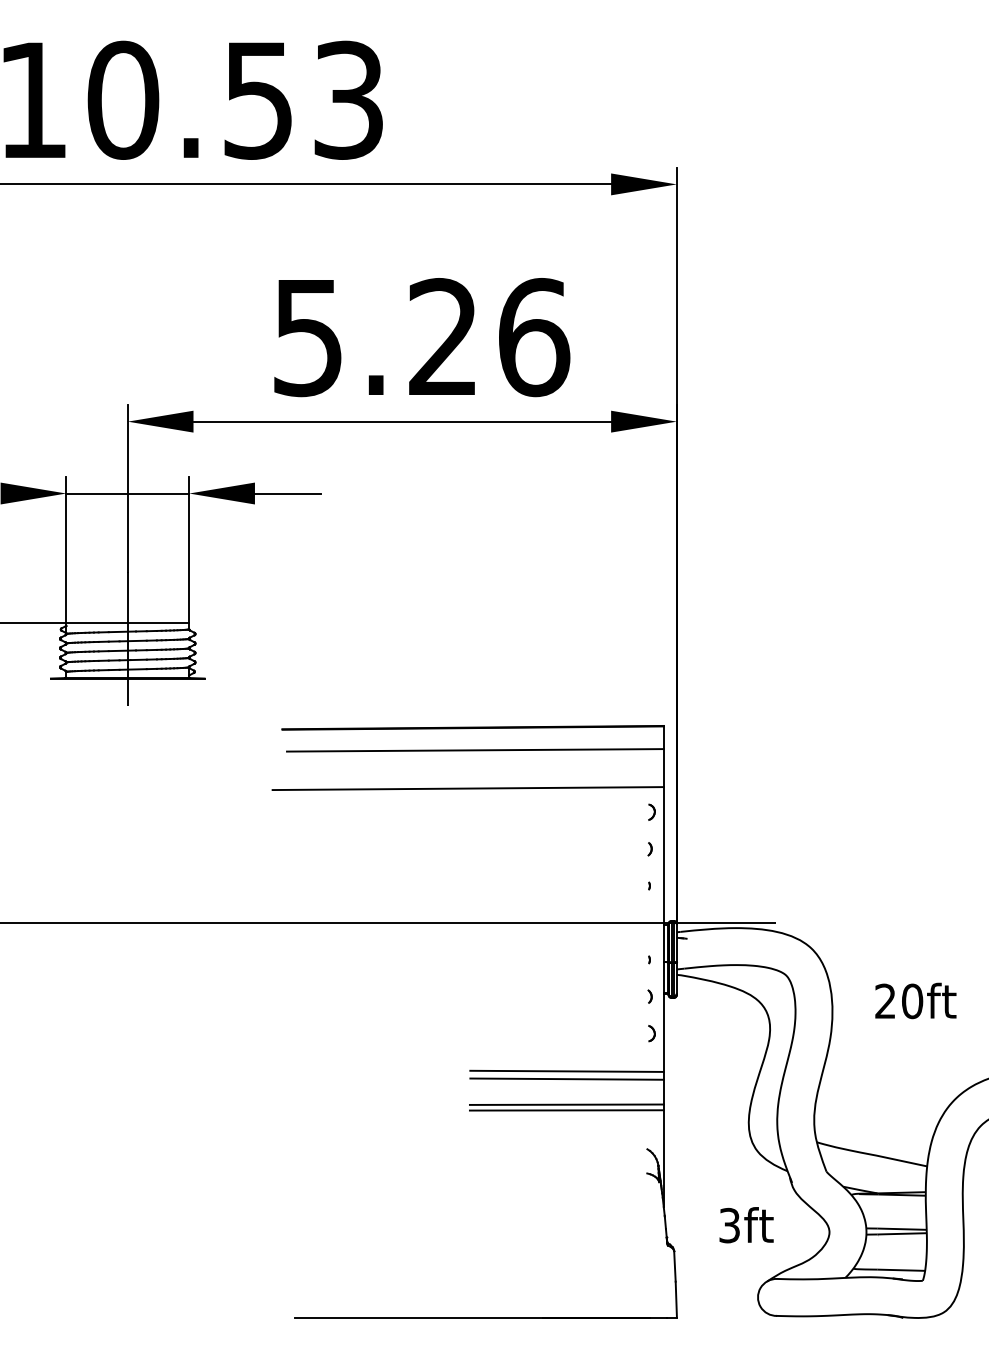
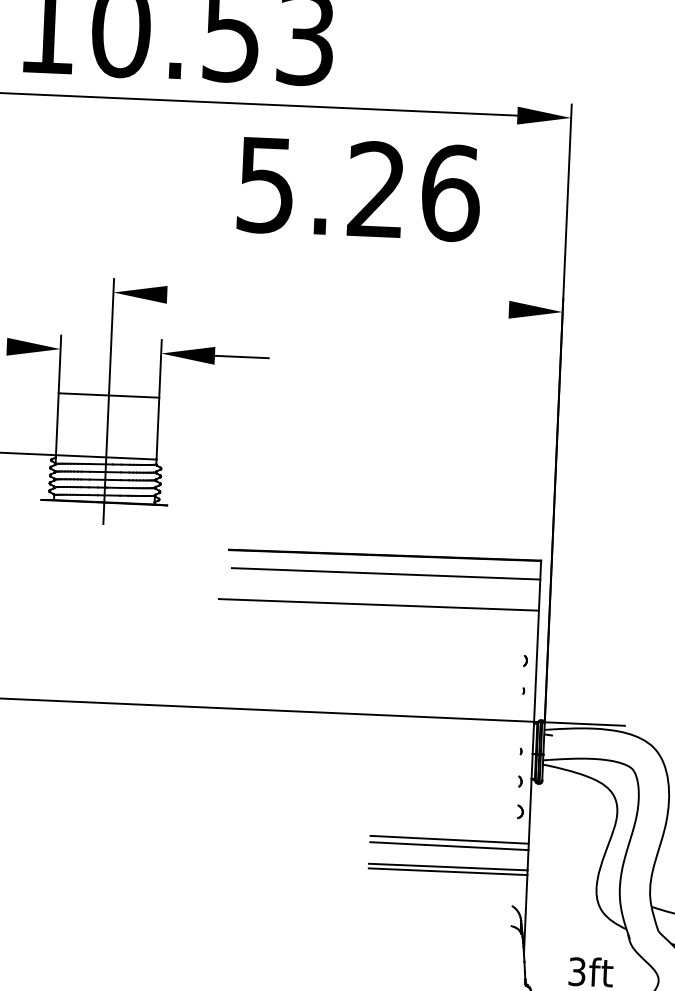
text: (422, 337) -> (359, 189), moved
line: (402, 421) -> (338, 302), removed
line: (127, 493) -> (108, 395), moved
part: (651, 811) -> (528, 630), removed

